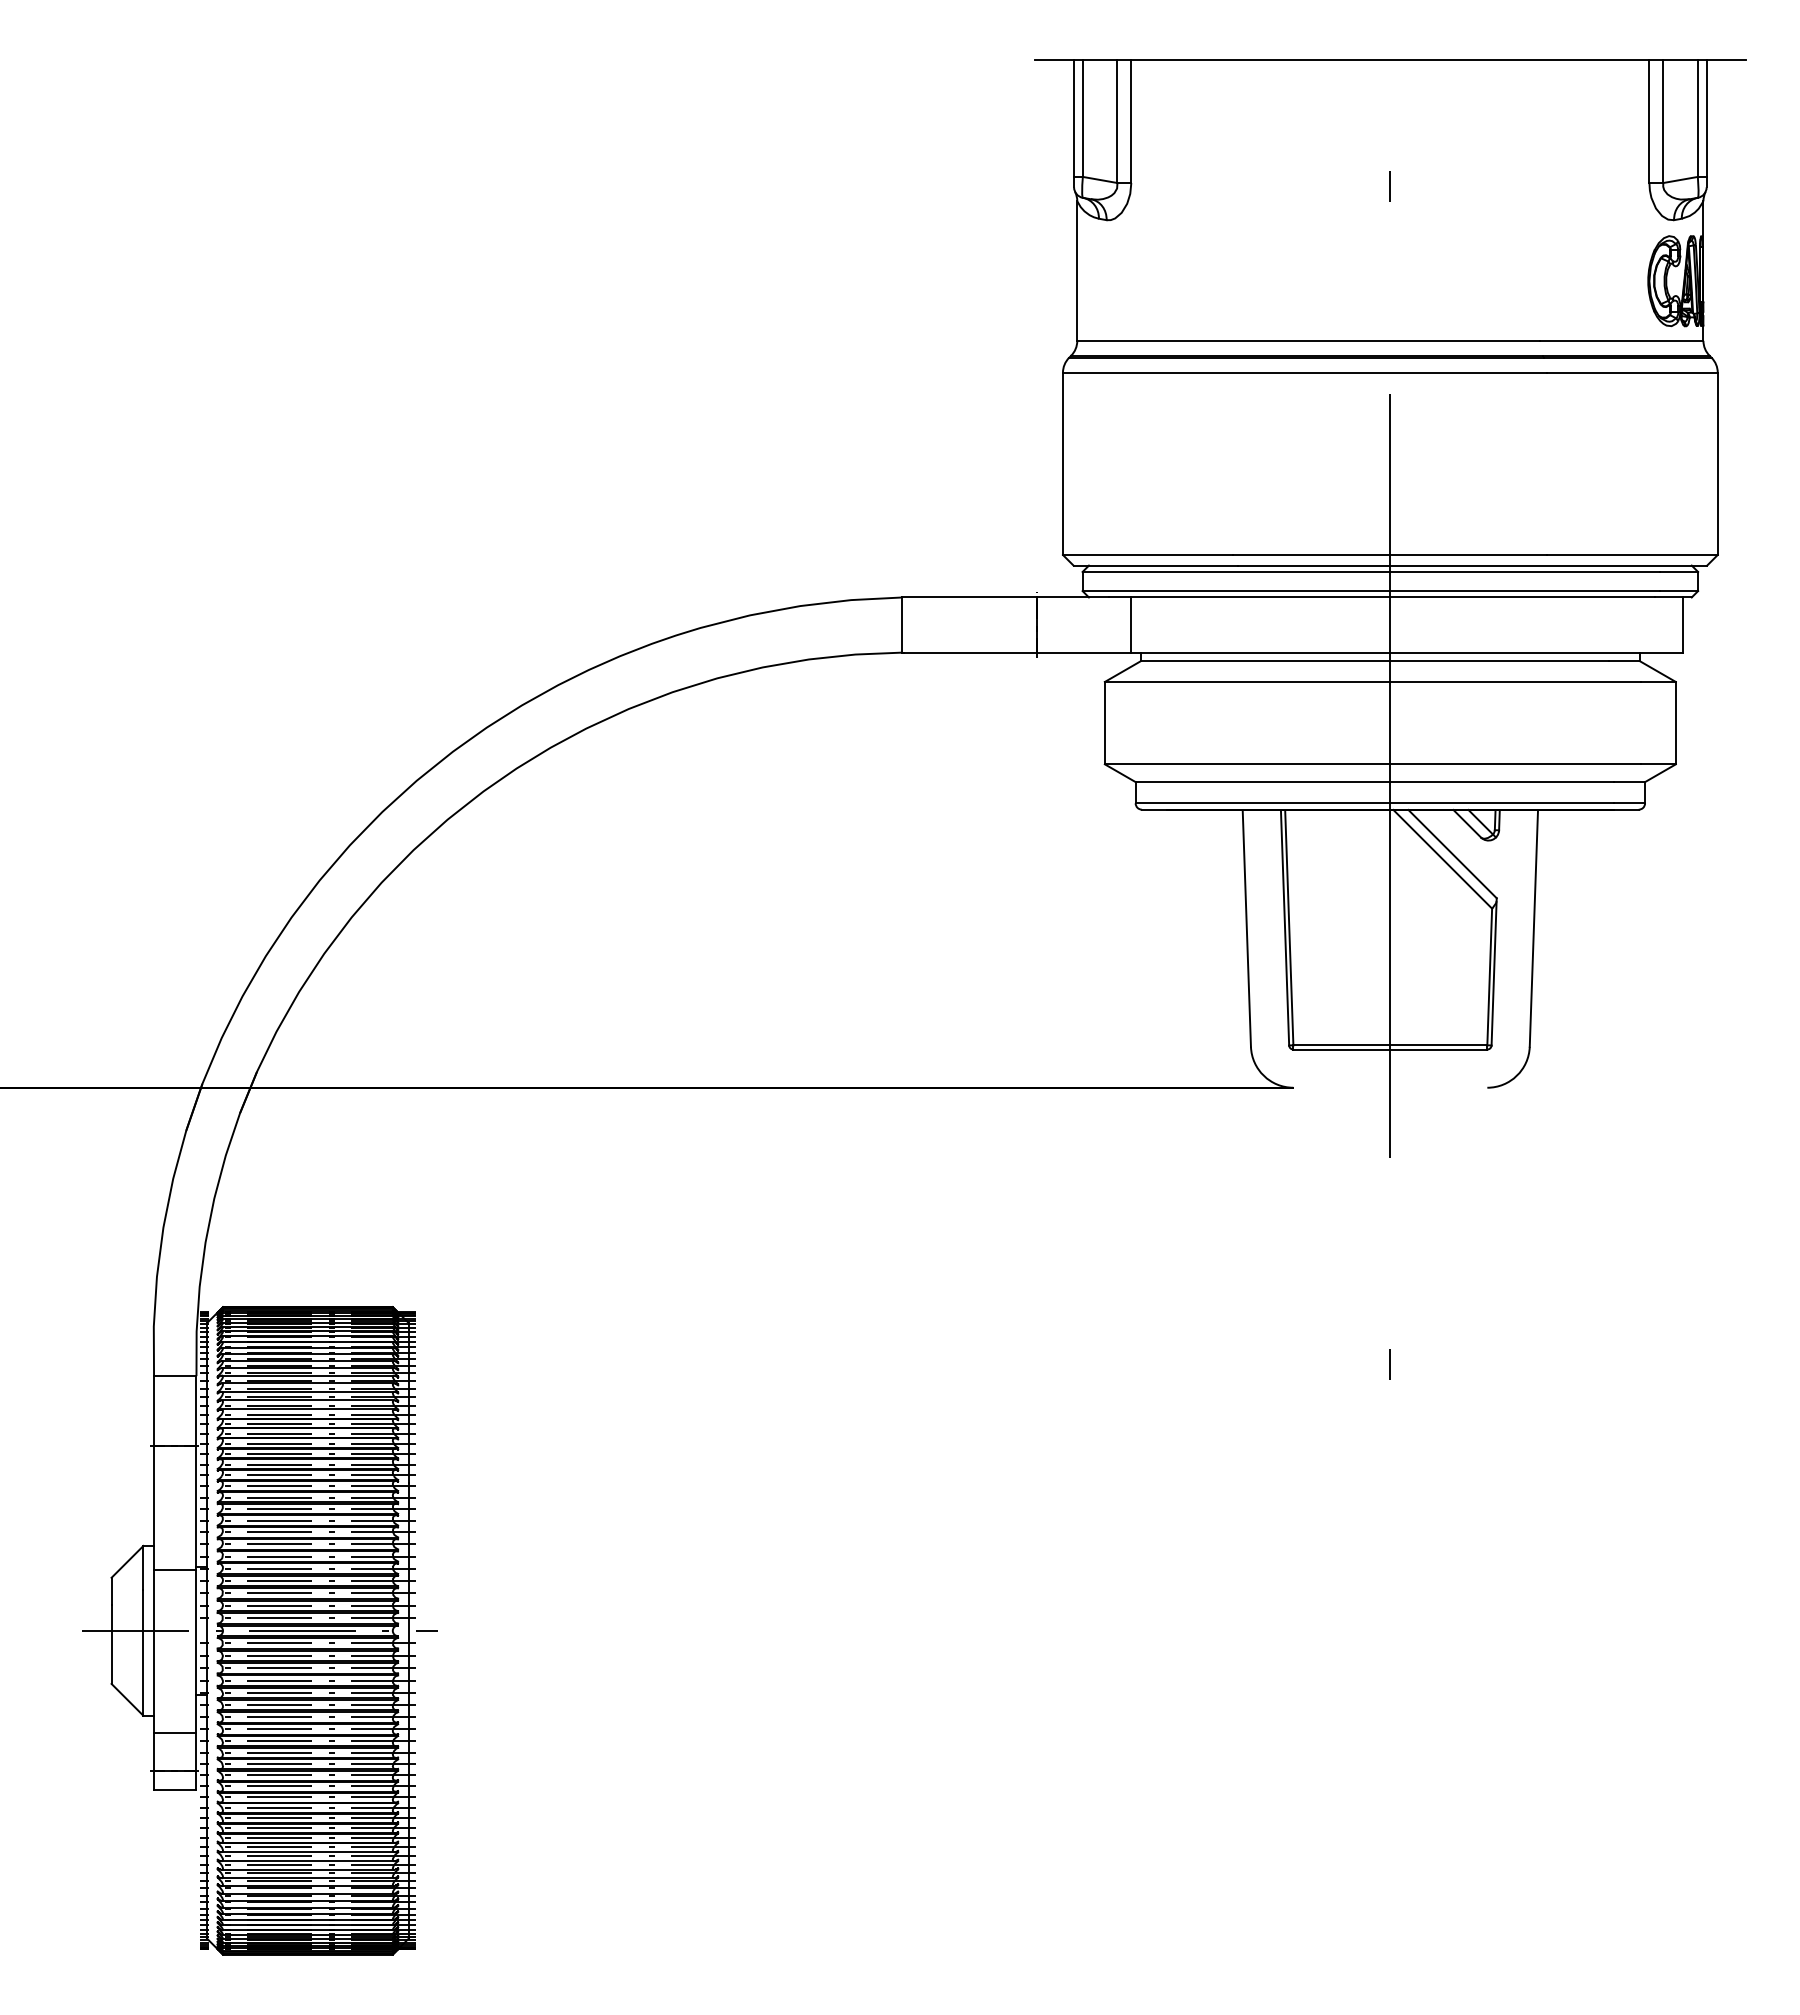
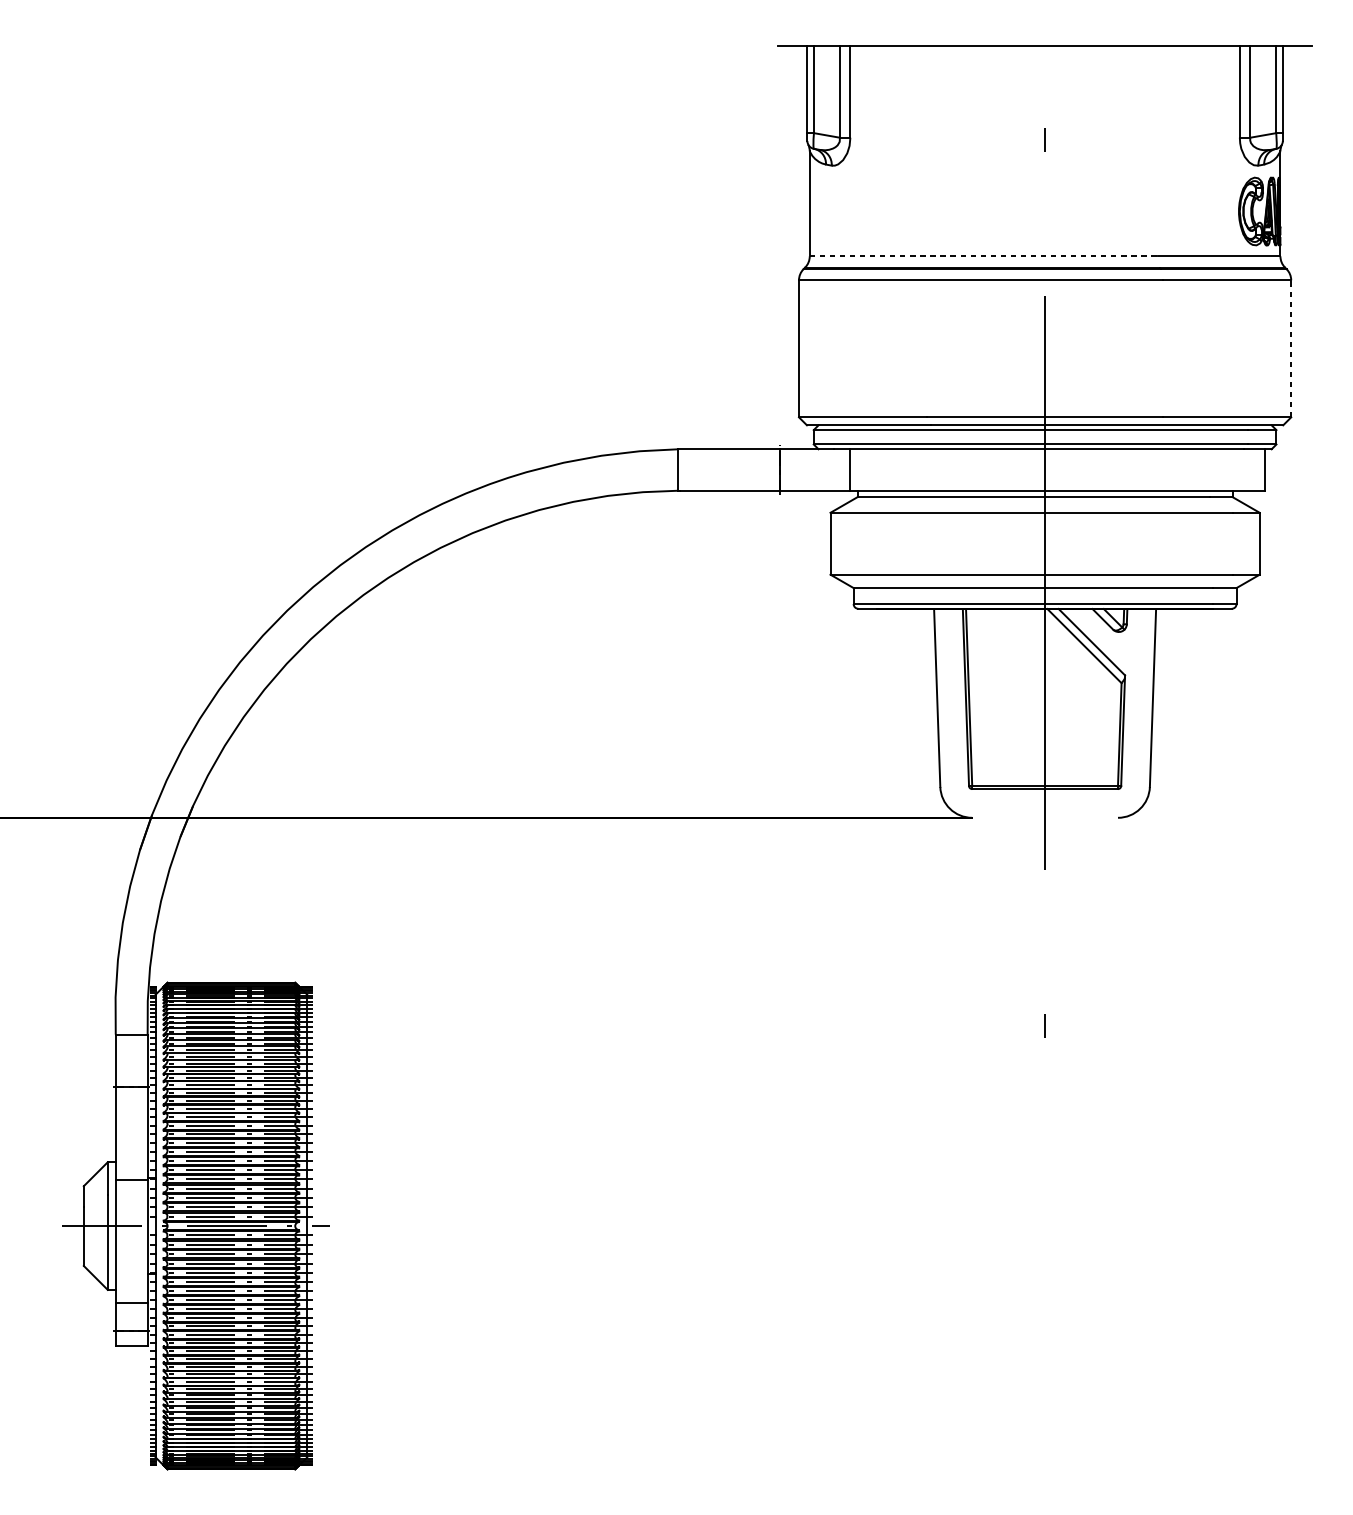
line: (1308, 340) -> (983, 256), solid -> dashed
line: (1717, 463) -> (1291, 348), solid -> dashed

